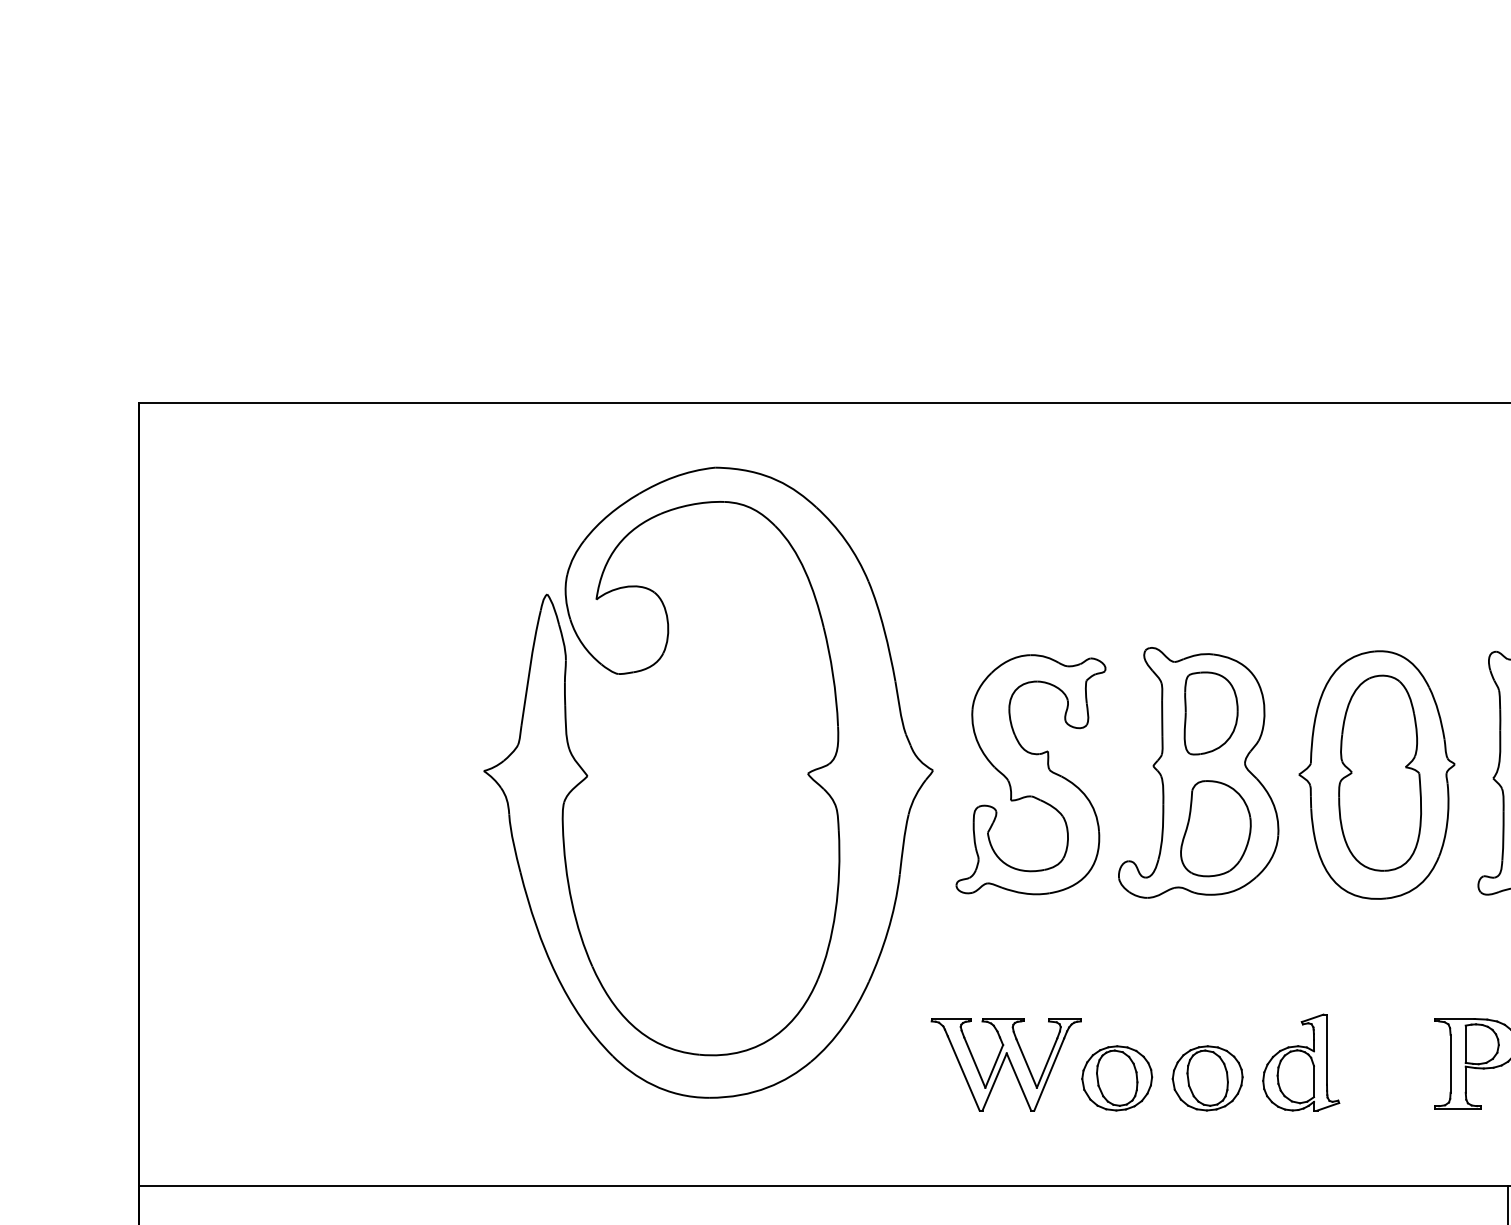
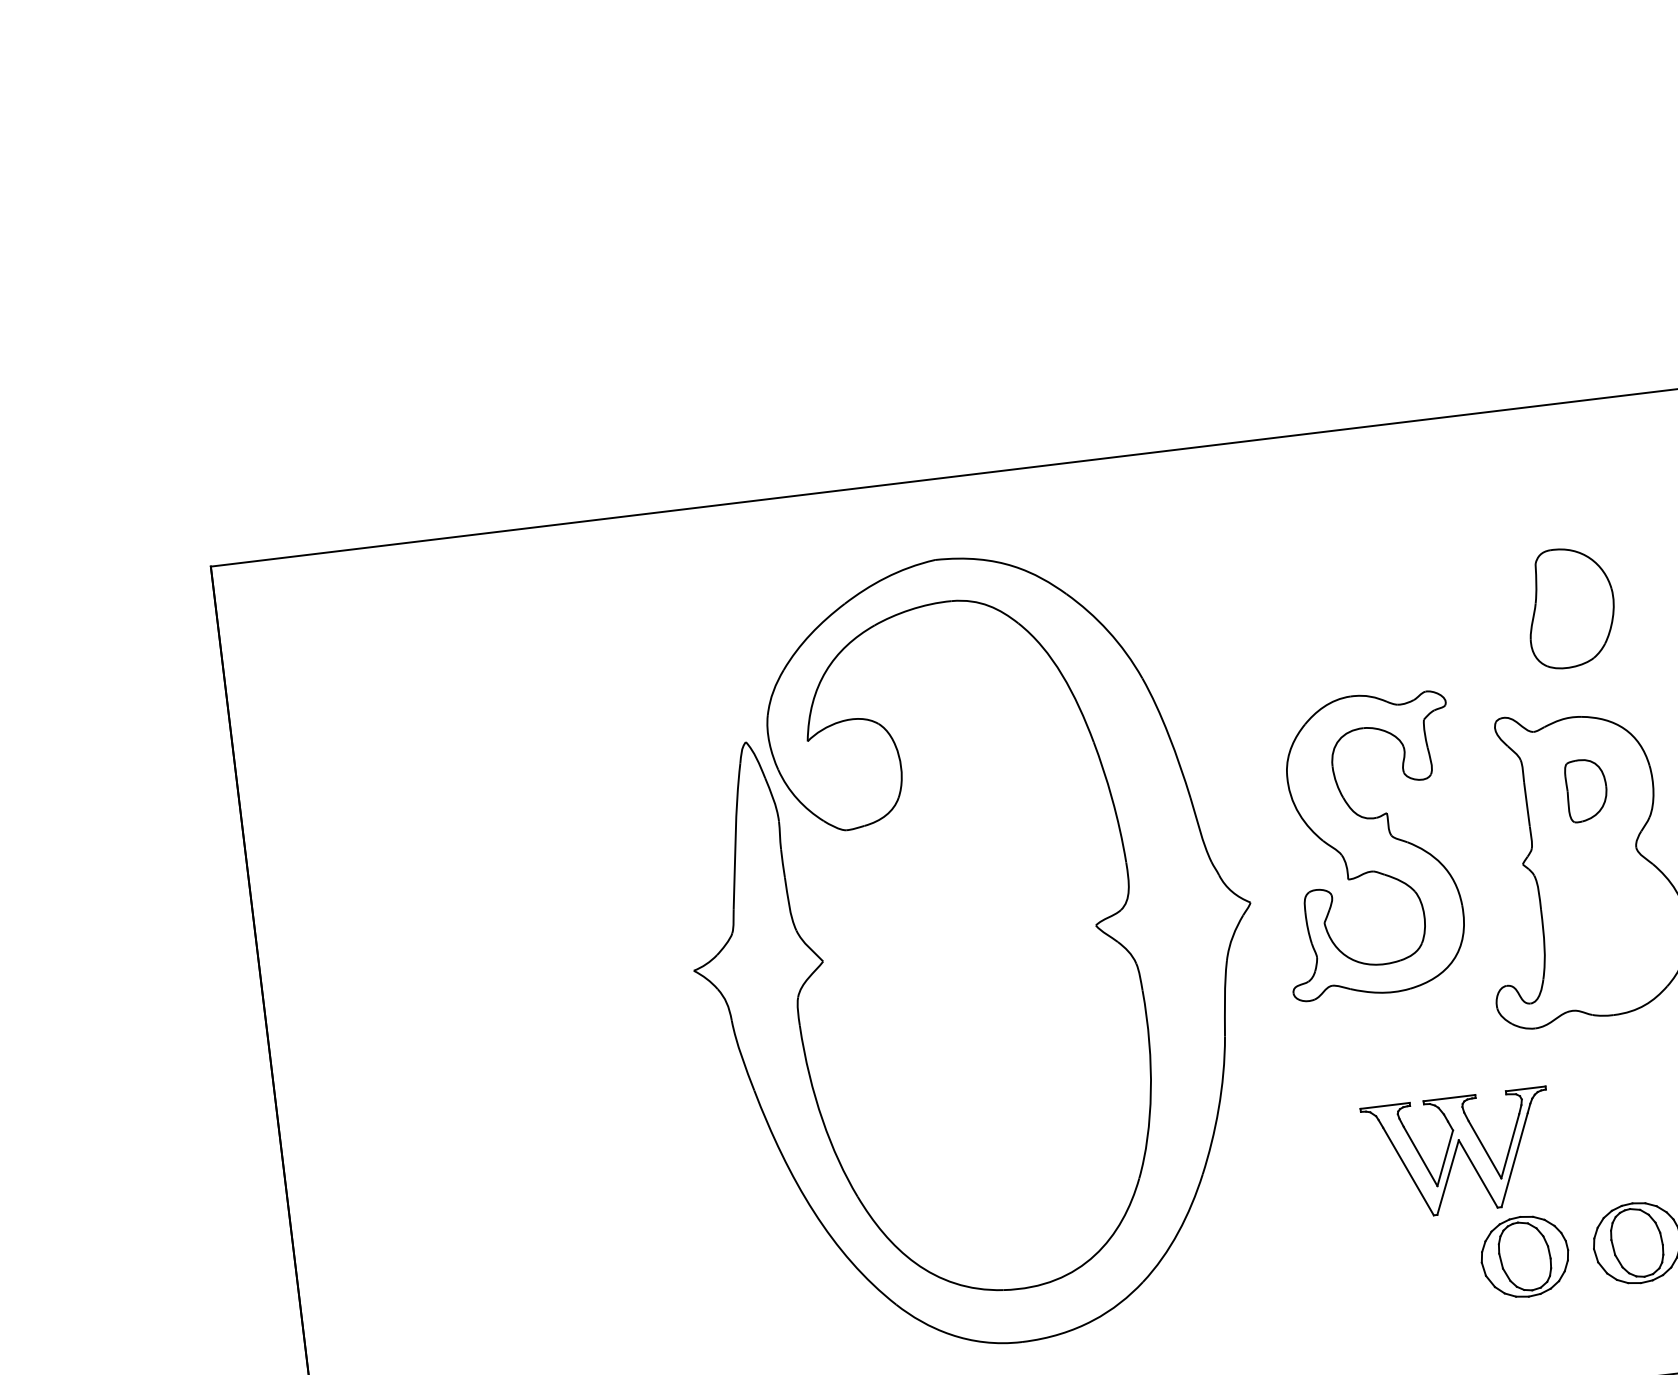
part: (1210, 713) -> (1585, 790), size x0.6
part: (1030, 774) -> (1368, 844), moved
part: (1215, 828) -> (1570, 607), moved
part: (1005, 1064) -> (1458, 1154), moved

